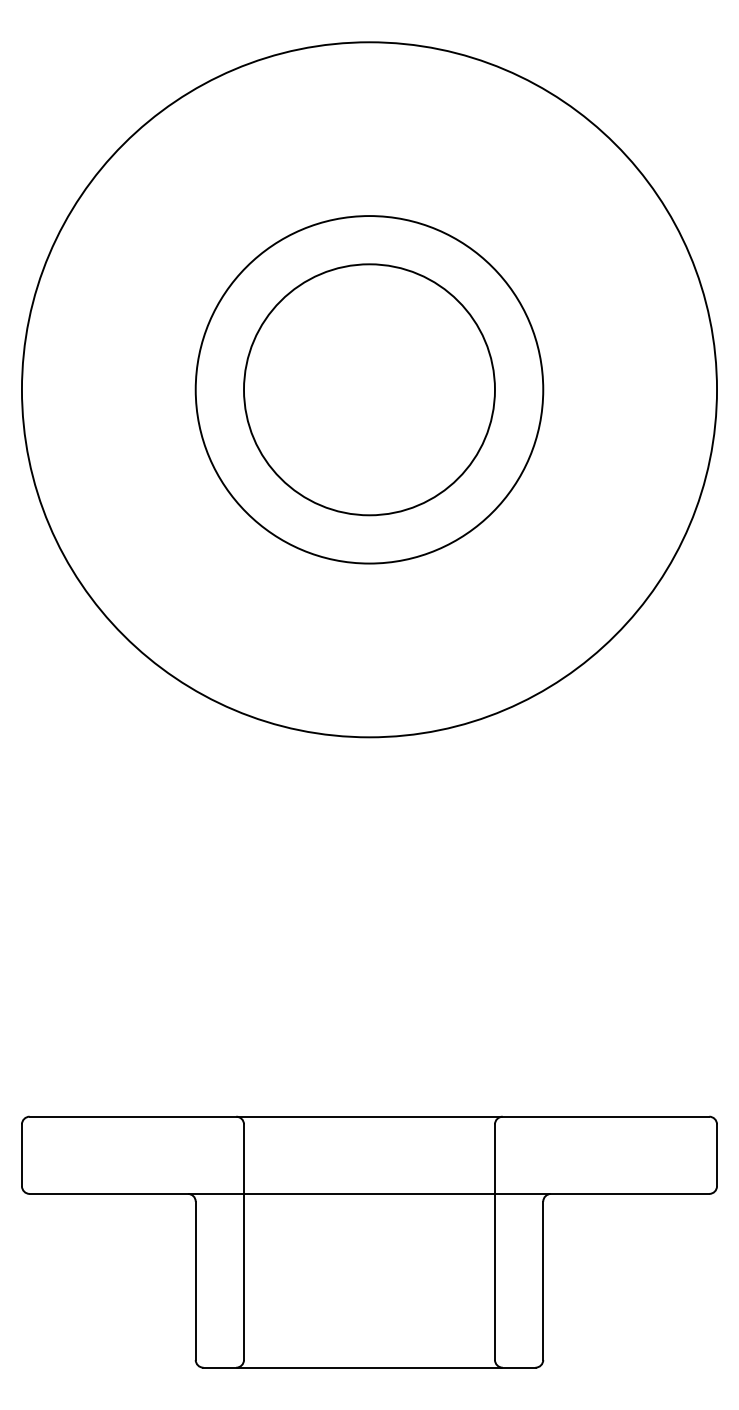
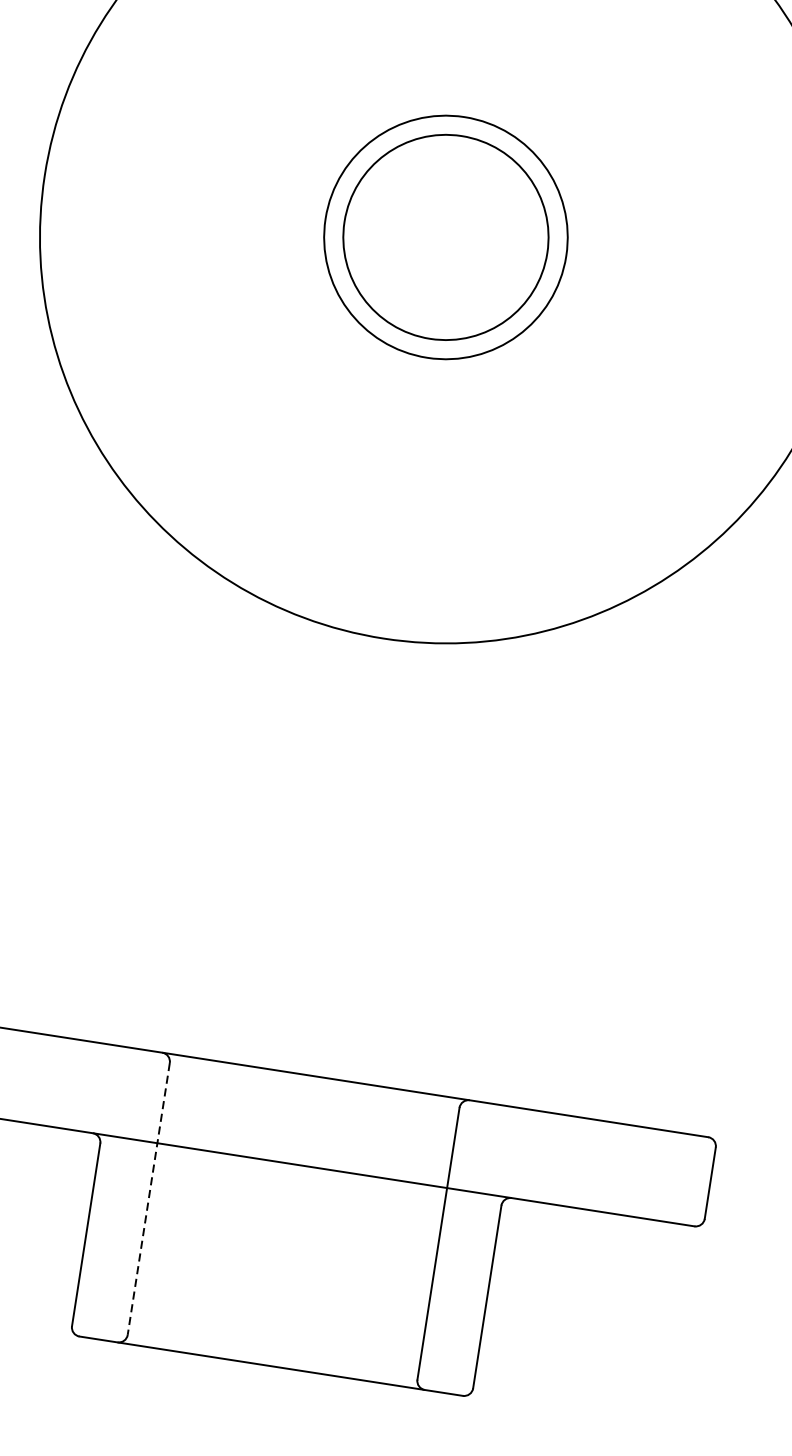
circle: (369, 389) -> (446, 237), size x0.6
circle: (369, 389) -> (446, 237), size x0.7
line: (244, 1242) -> (149, 1199), solid -> dashed

